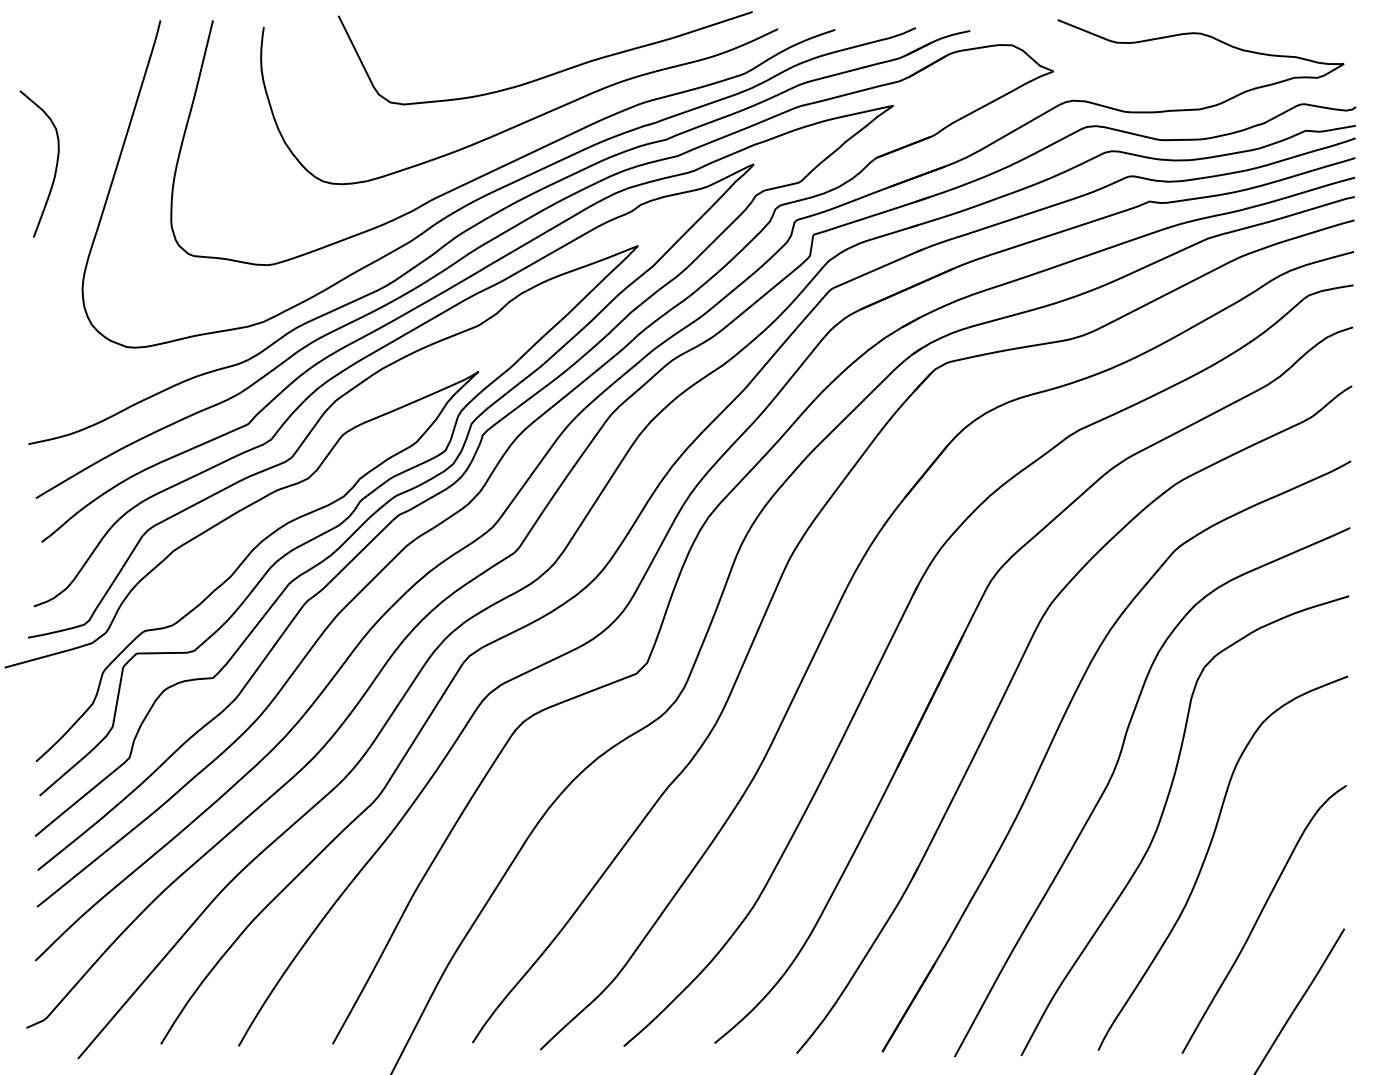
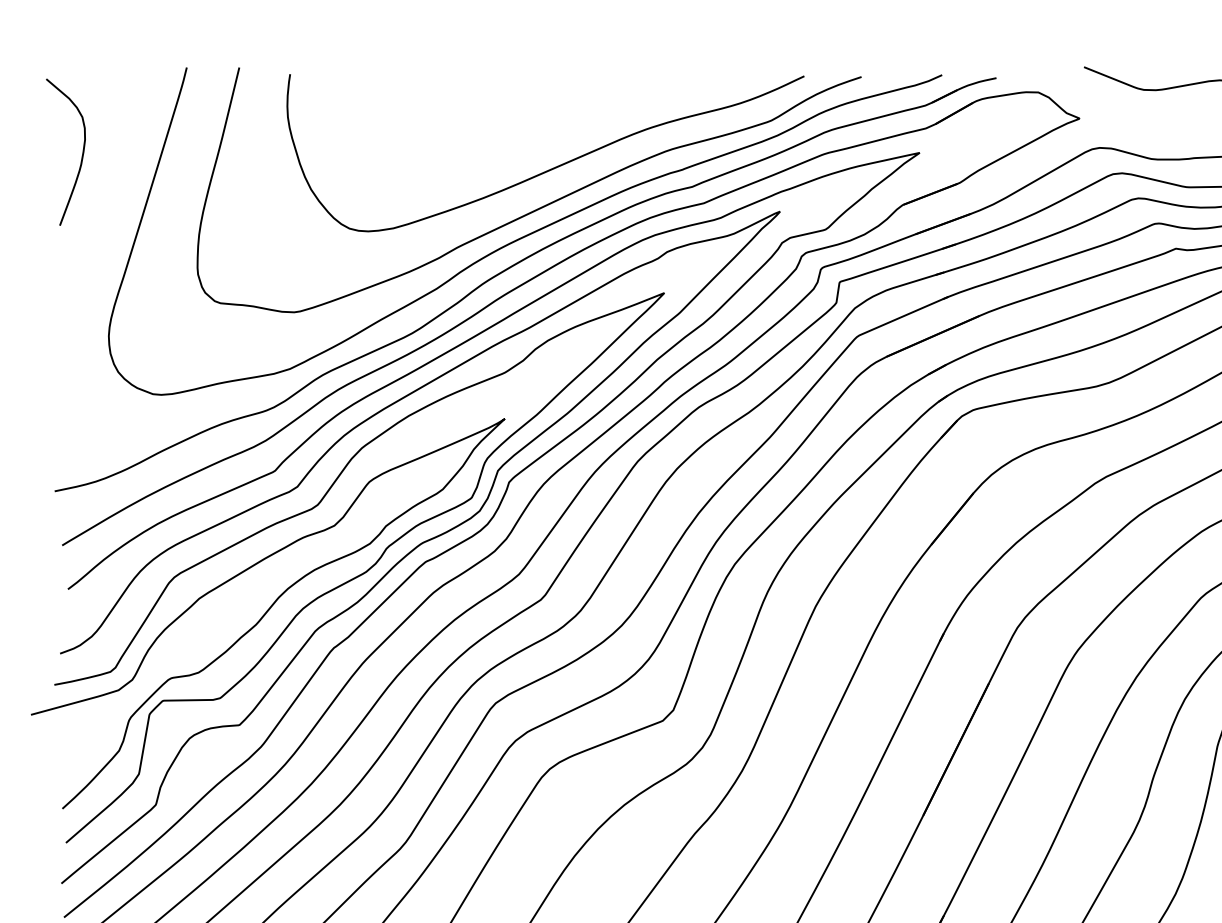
curve: (551, 73) -> (577, 120), removed
curve: (55, 166) -> (81, 154), moved

